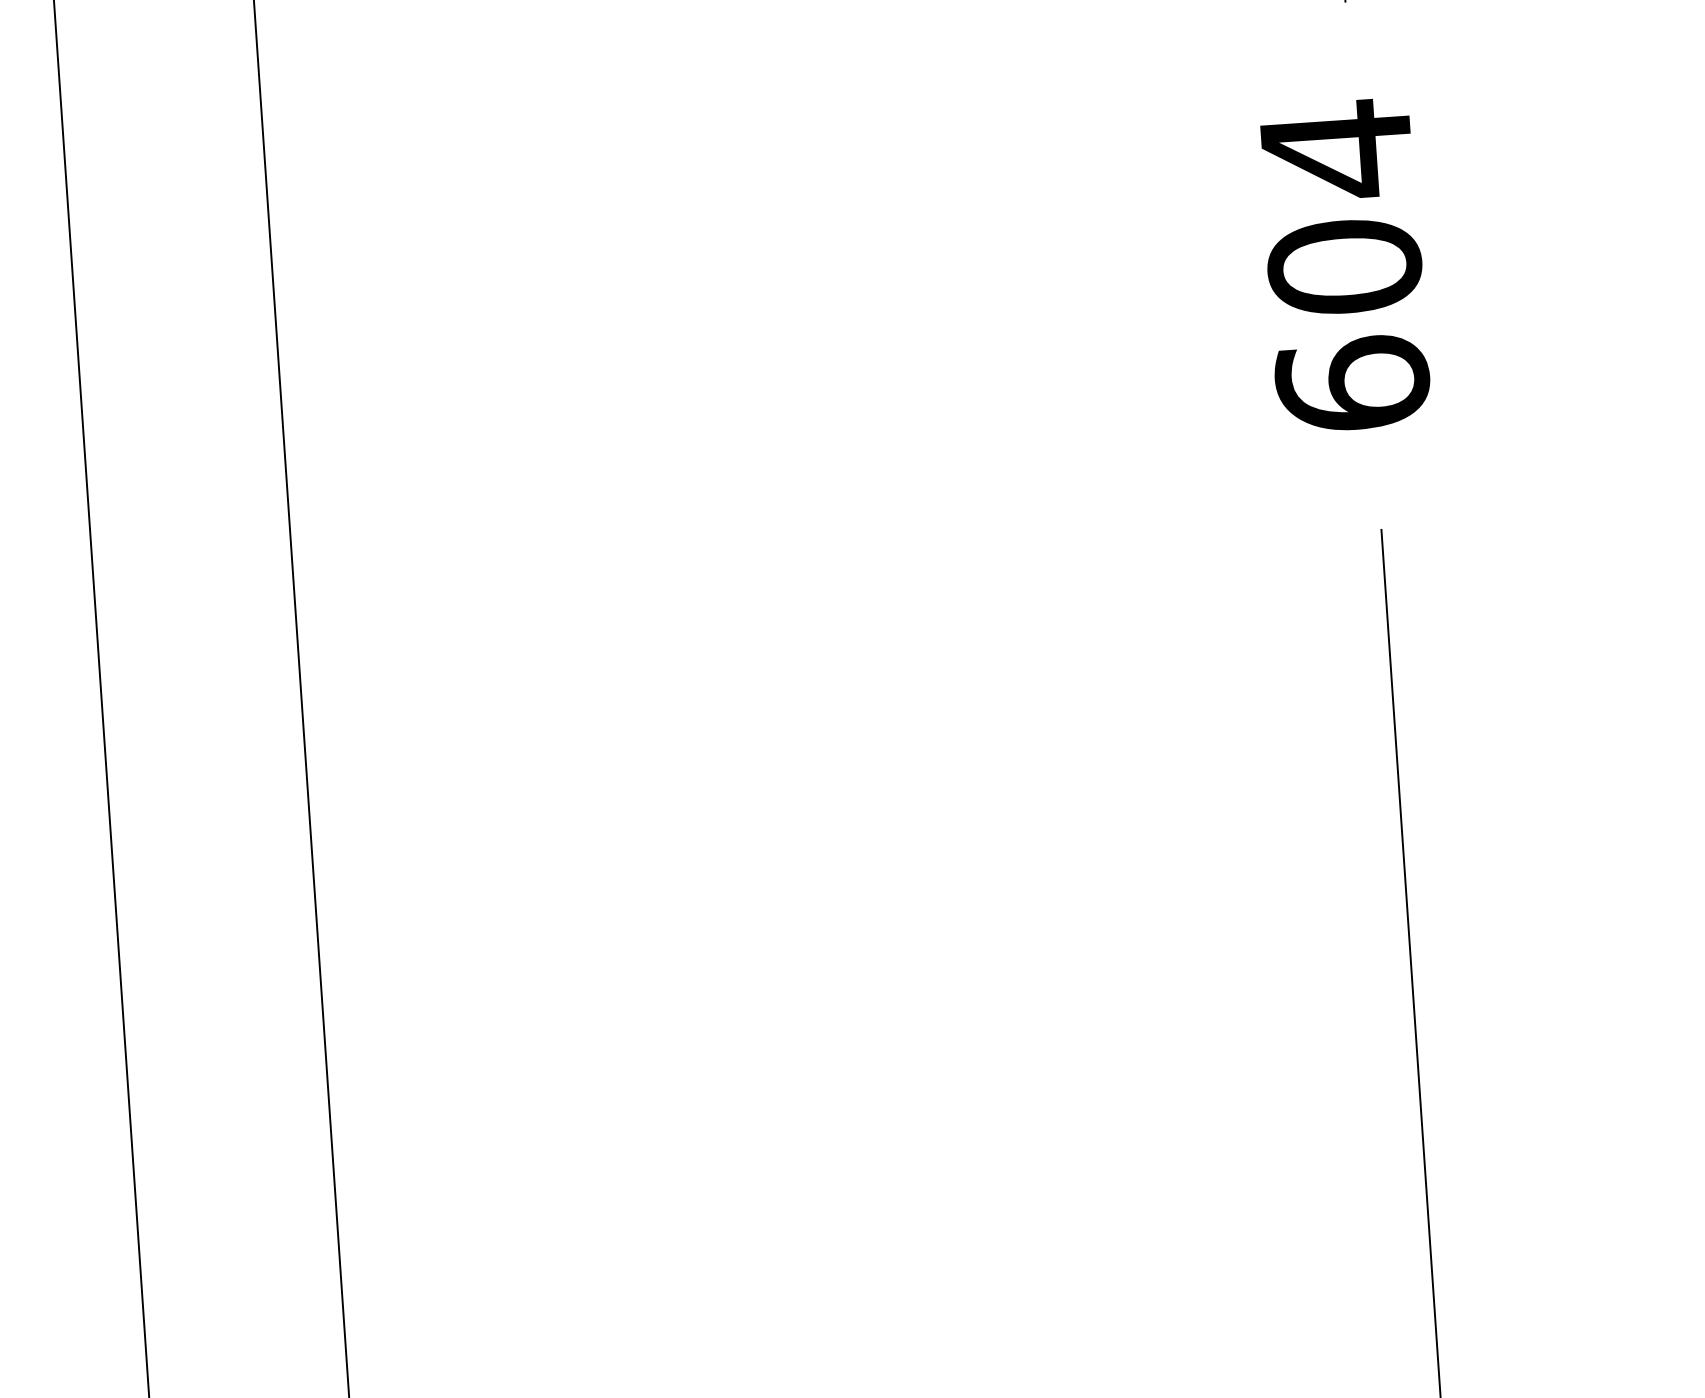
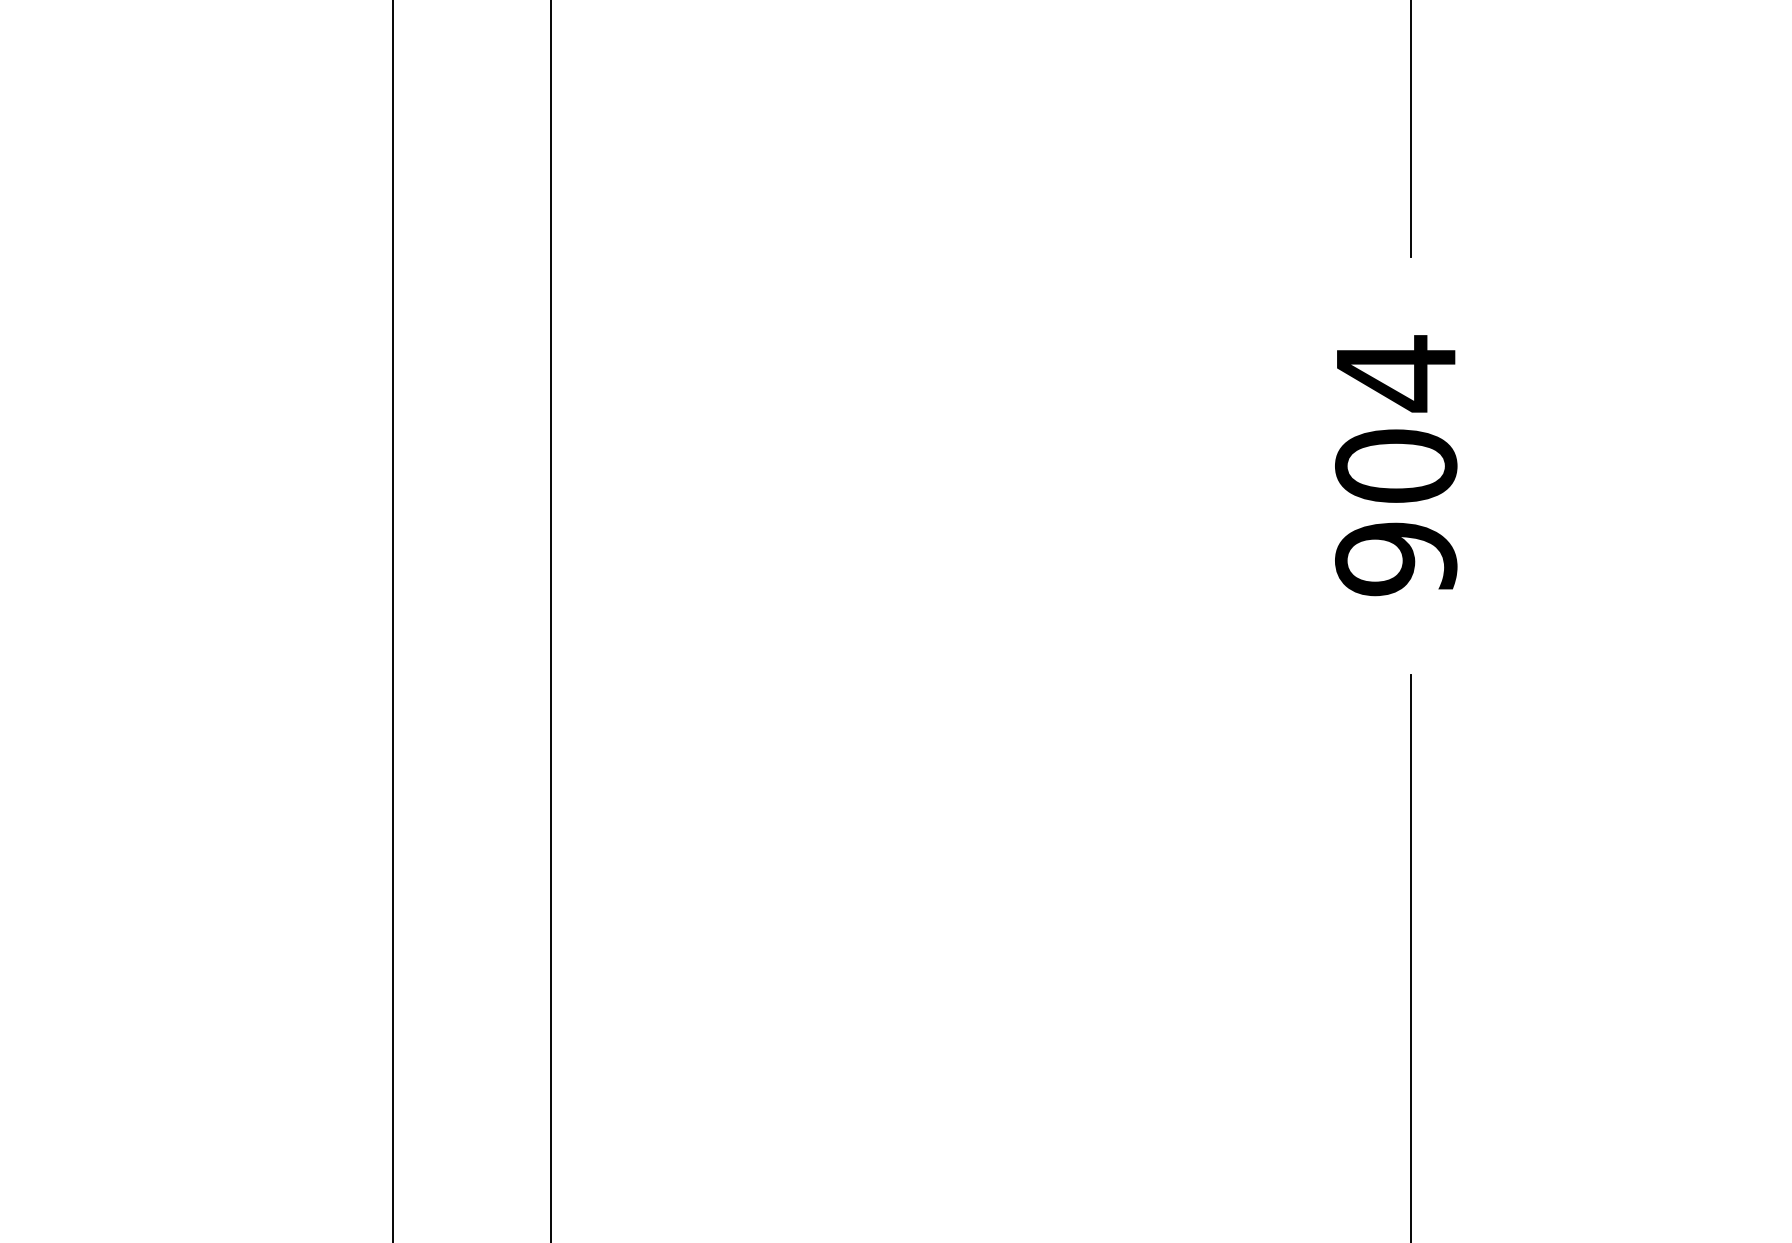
text: (1353, 383) -> (1396, 558), 604 -> 904

